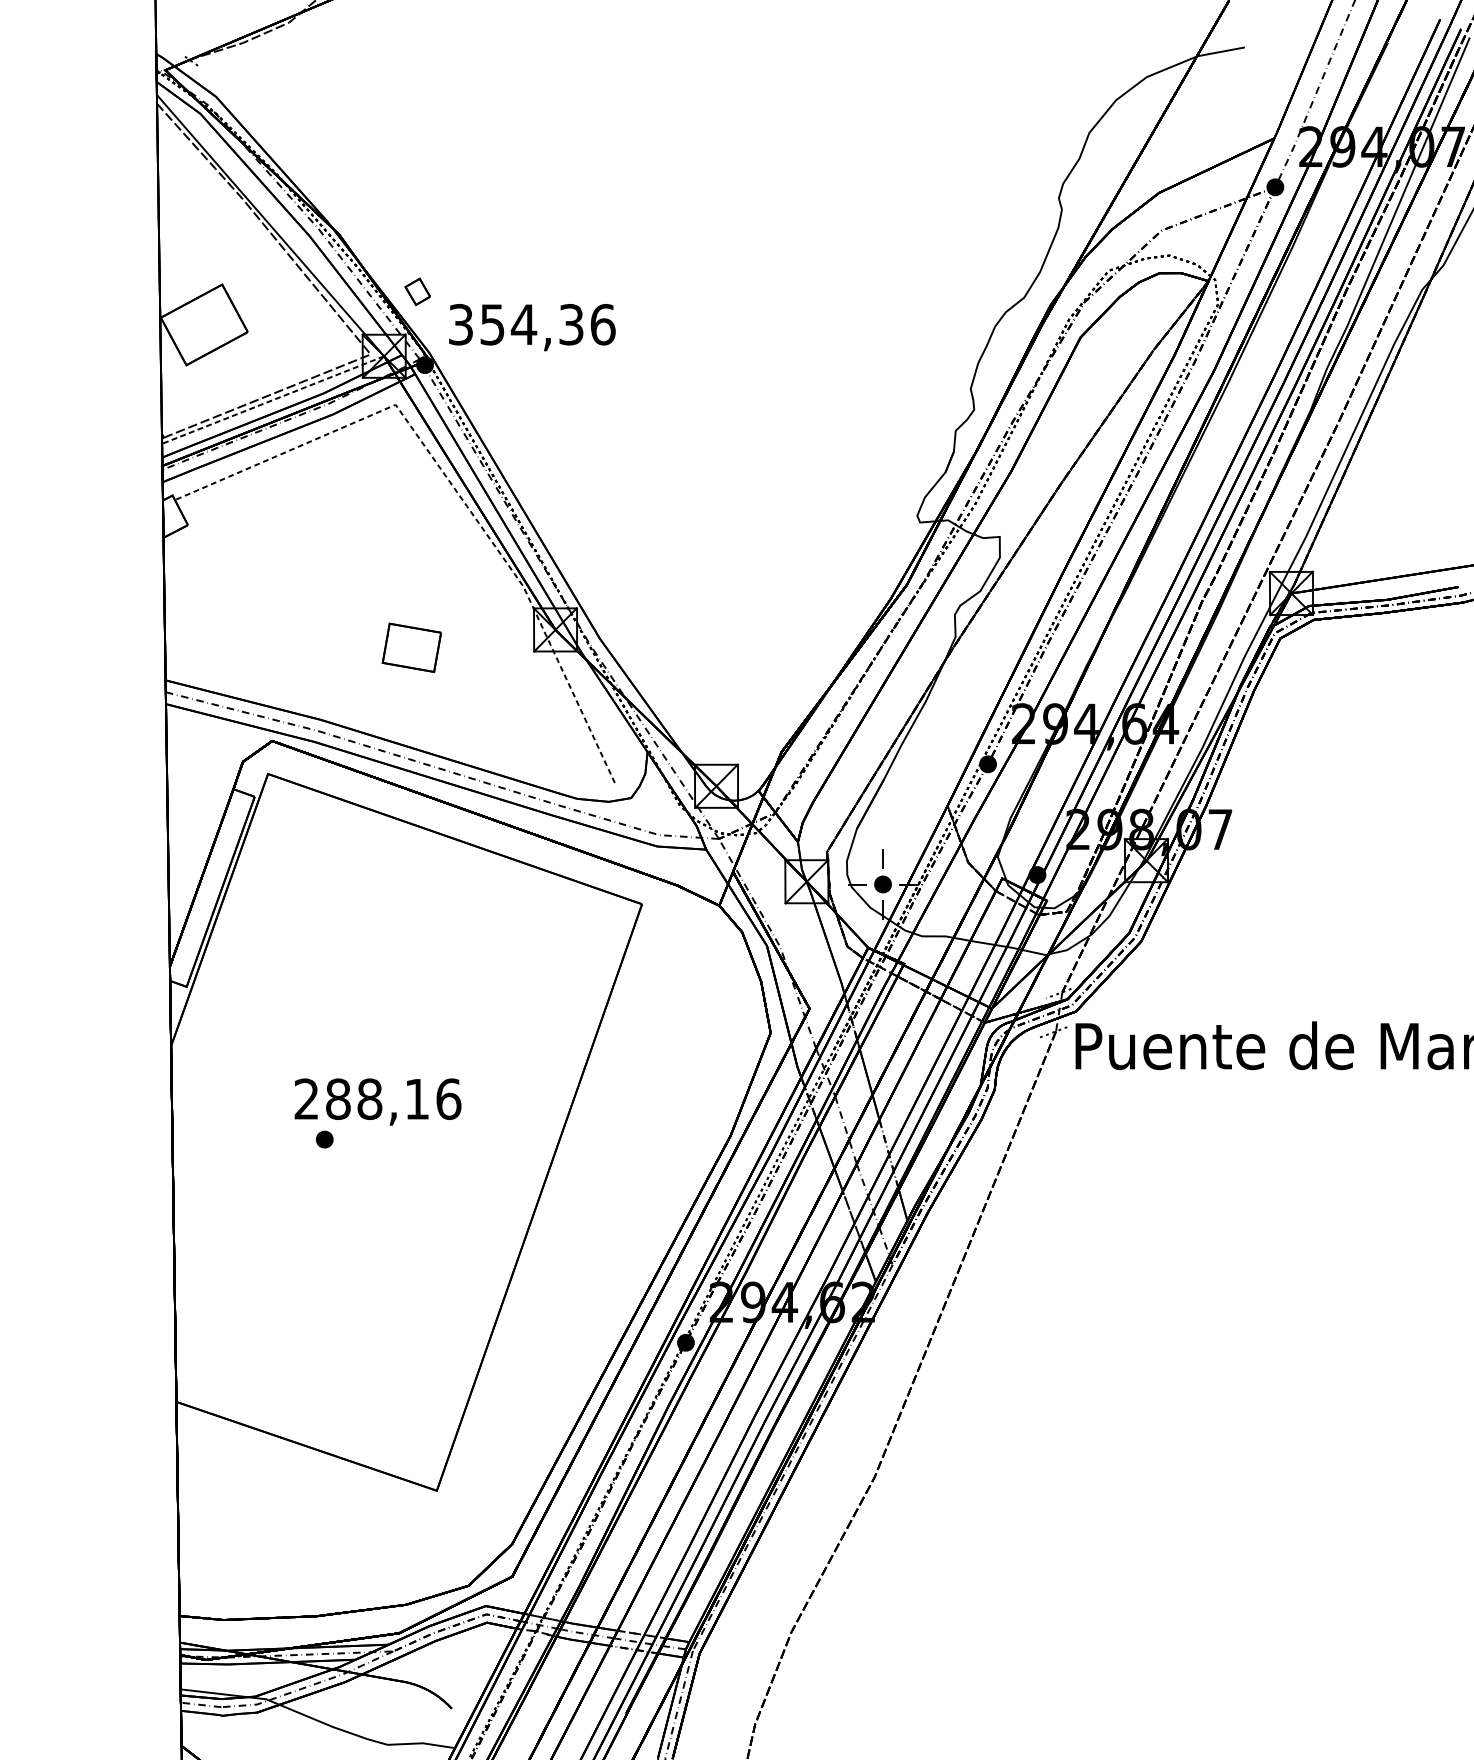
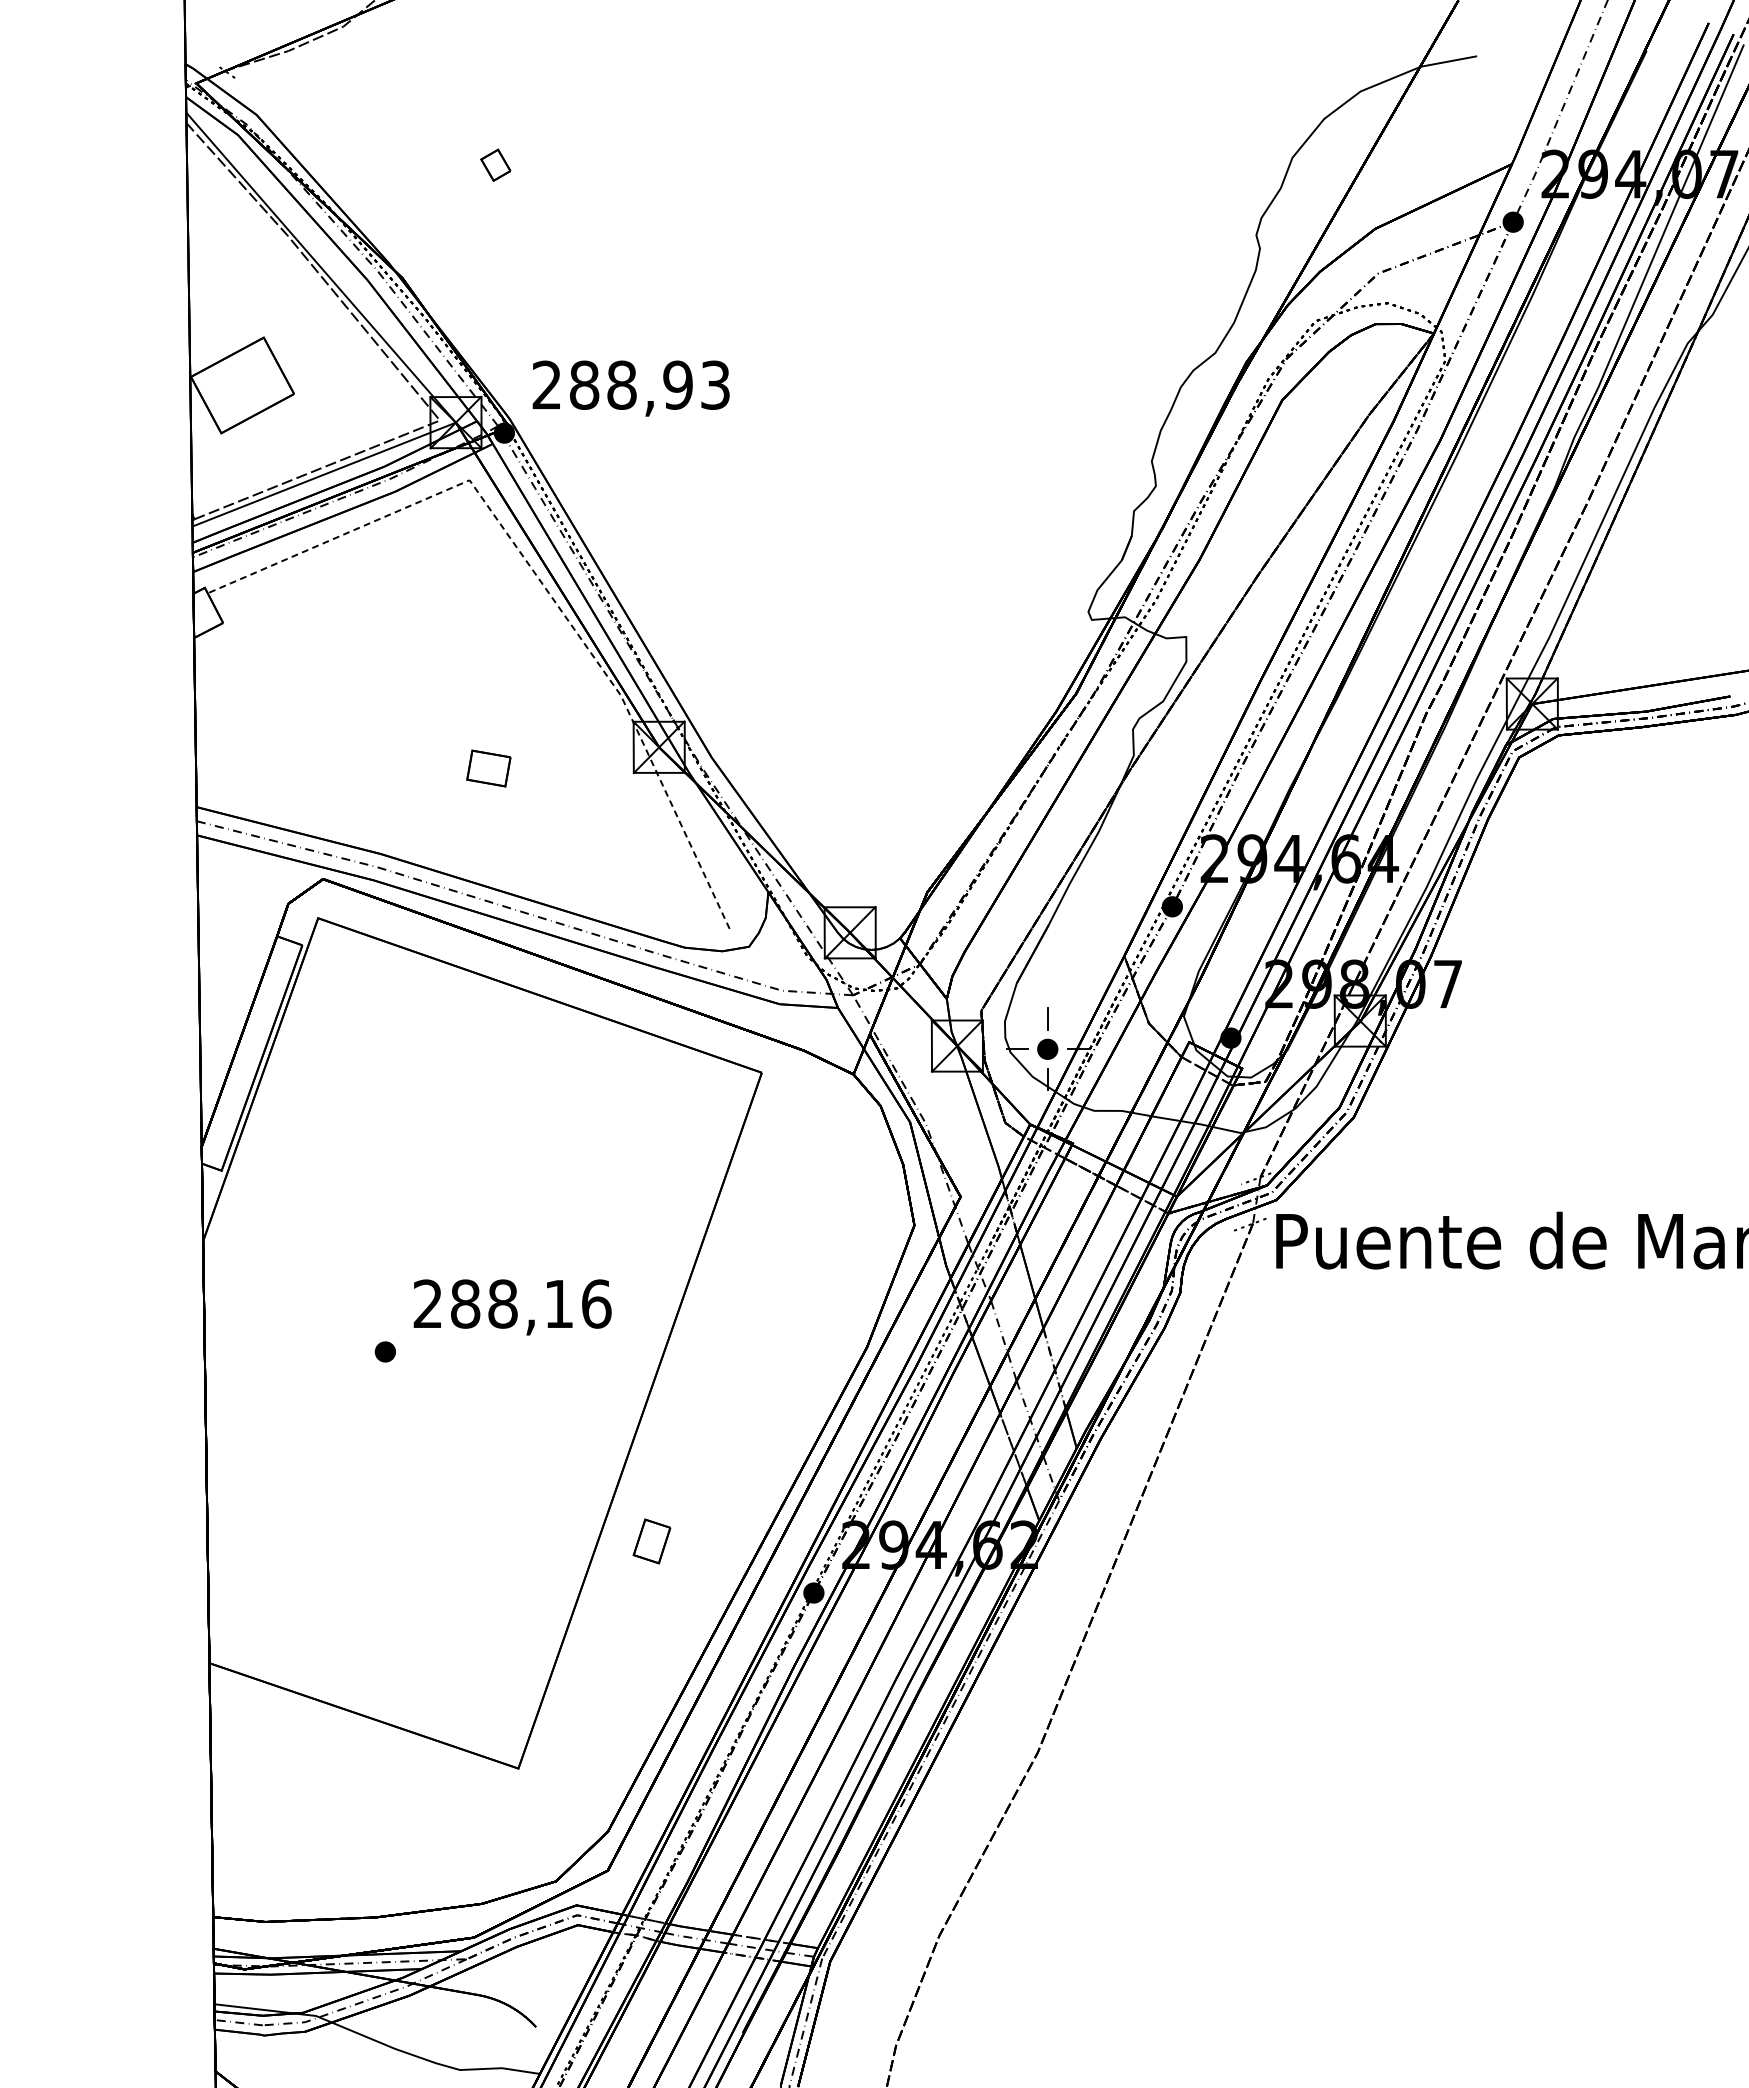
part: (417, 291) -> (495, 164), moved
text: (532, 324) -> (631, 384), 354,36 -> 288,93
line: (273, 399) -> (324, 474), dashed -> solid
part: (411, 647) -> (488, 768), size x0.62
text: (377, 1102) -> (512, 1307), moved
part: (549, 1299) -> (651, 1541), added

